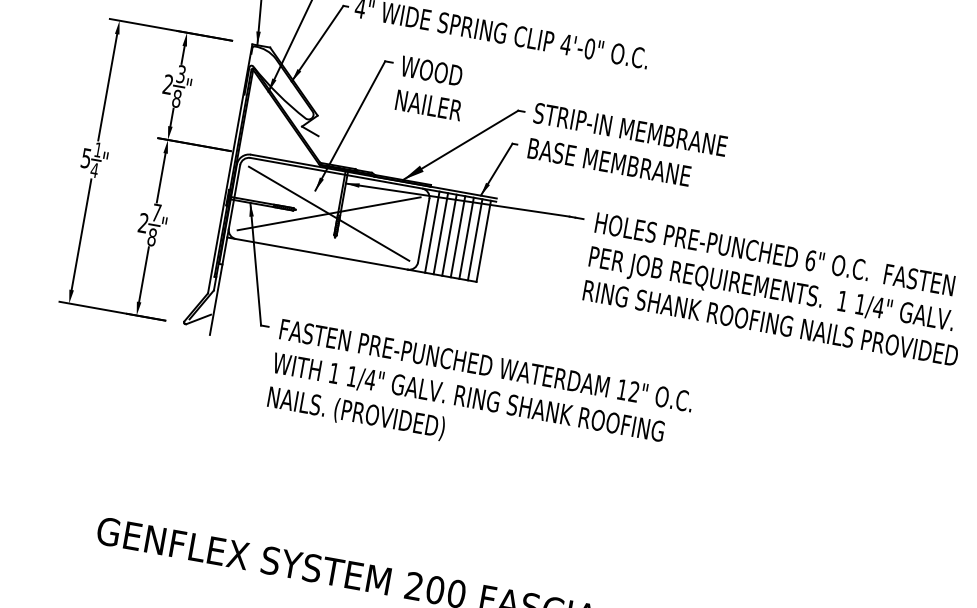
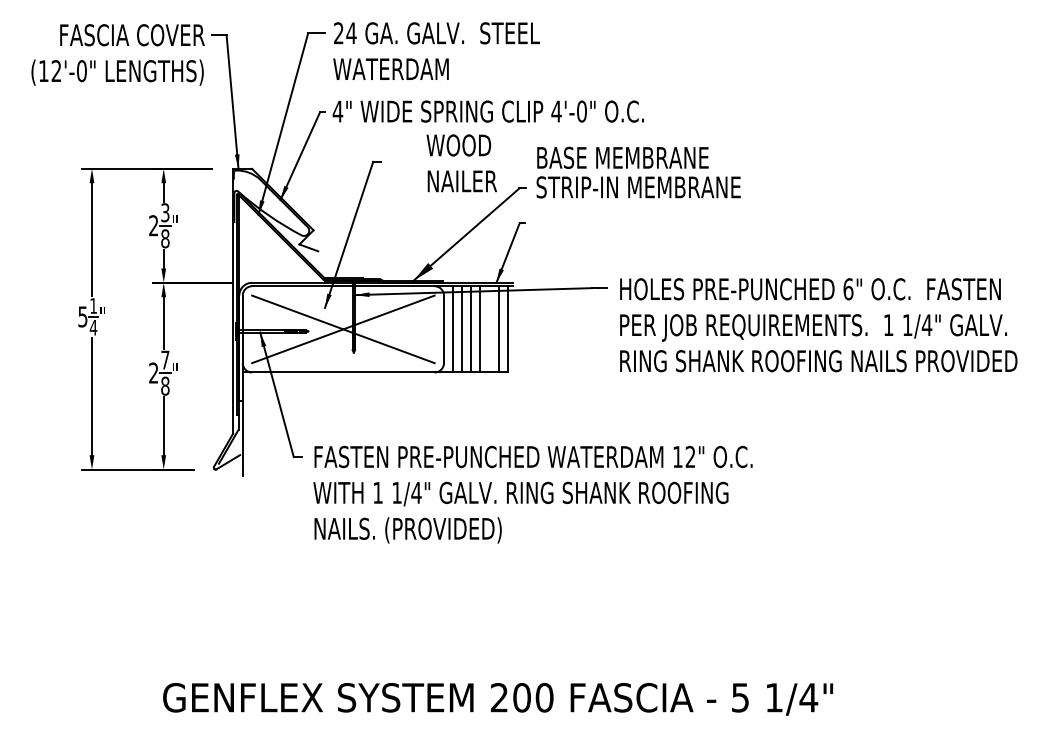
text: (431, 88) -> (461, 163), moved
text: (609, 161) -> (622, 157), moved
line: (466, 238) -> (489, 329), removed

